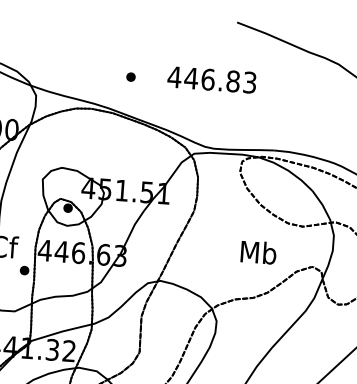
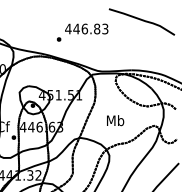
text: (211, 78) -> (86, 28), moved
text: (258, 252) -> (115, 120), moved

